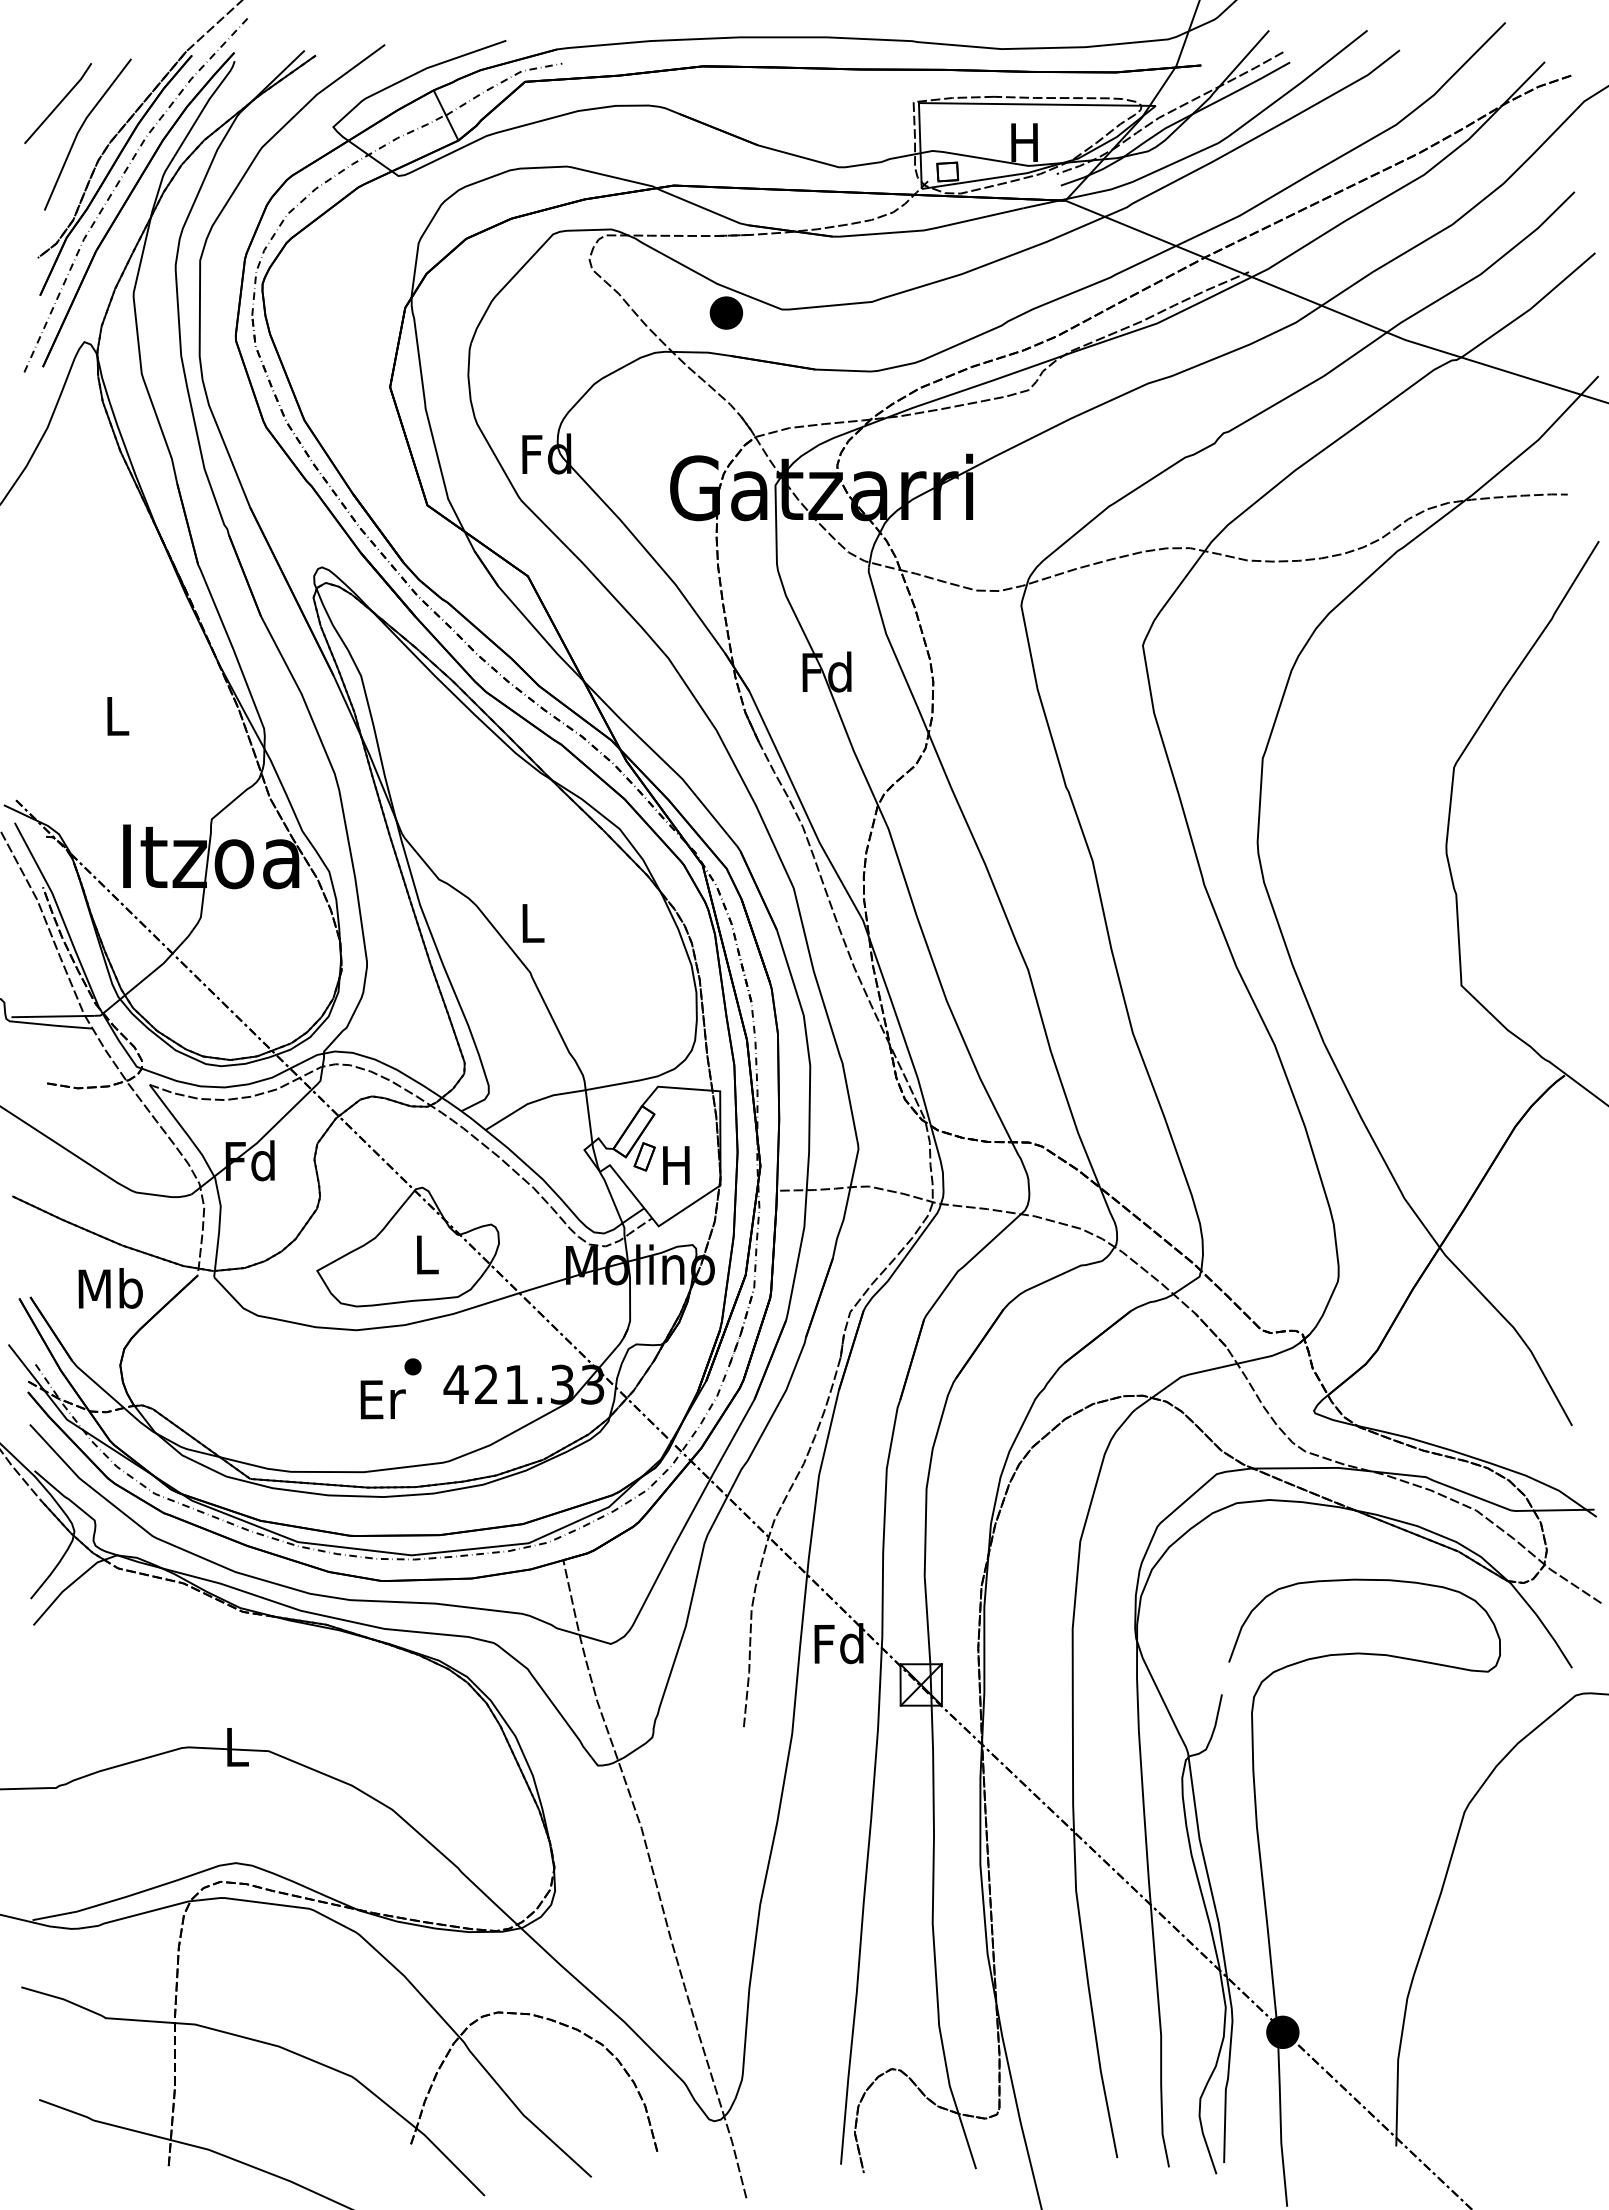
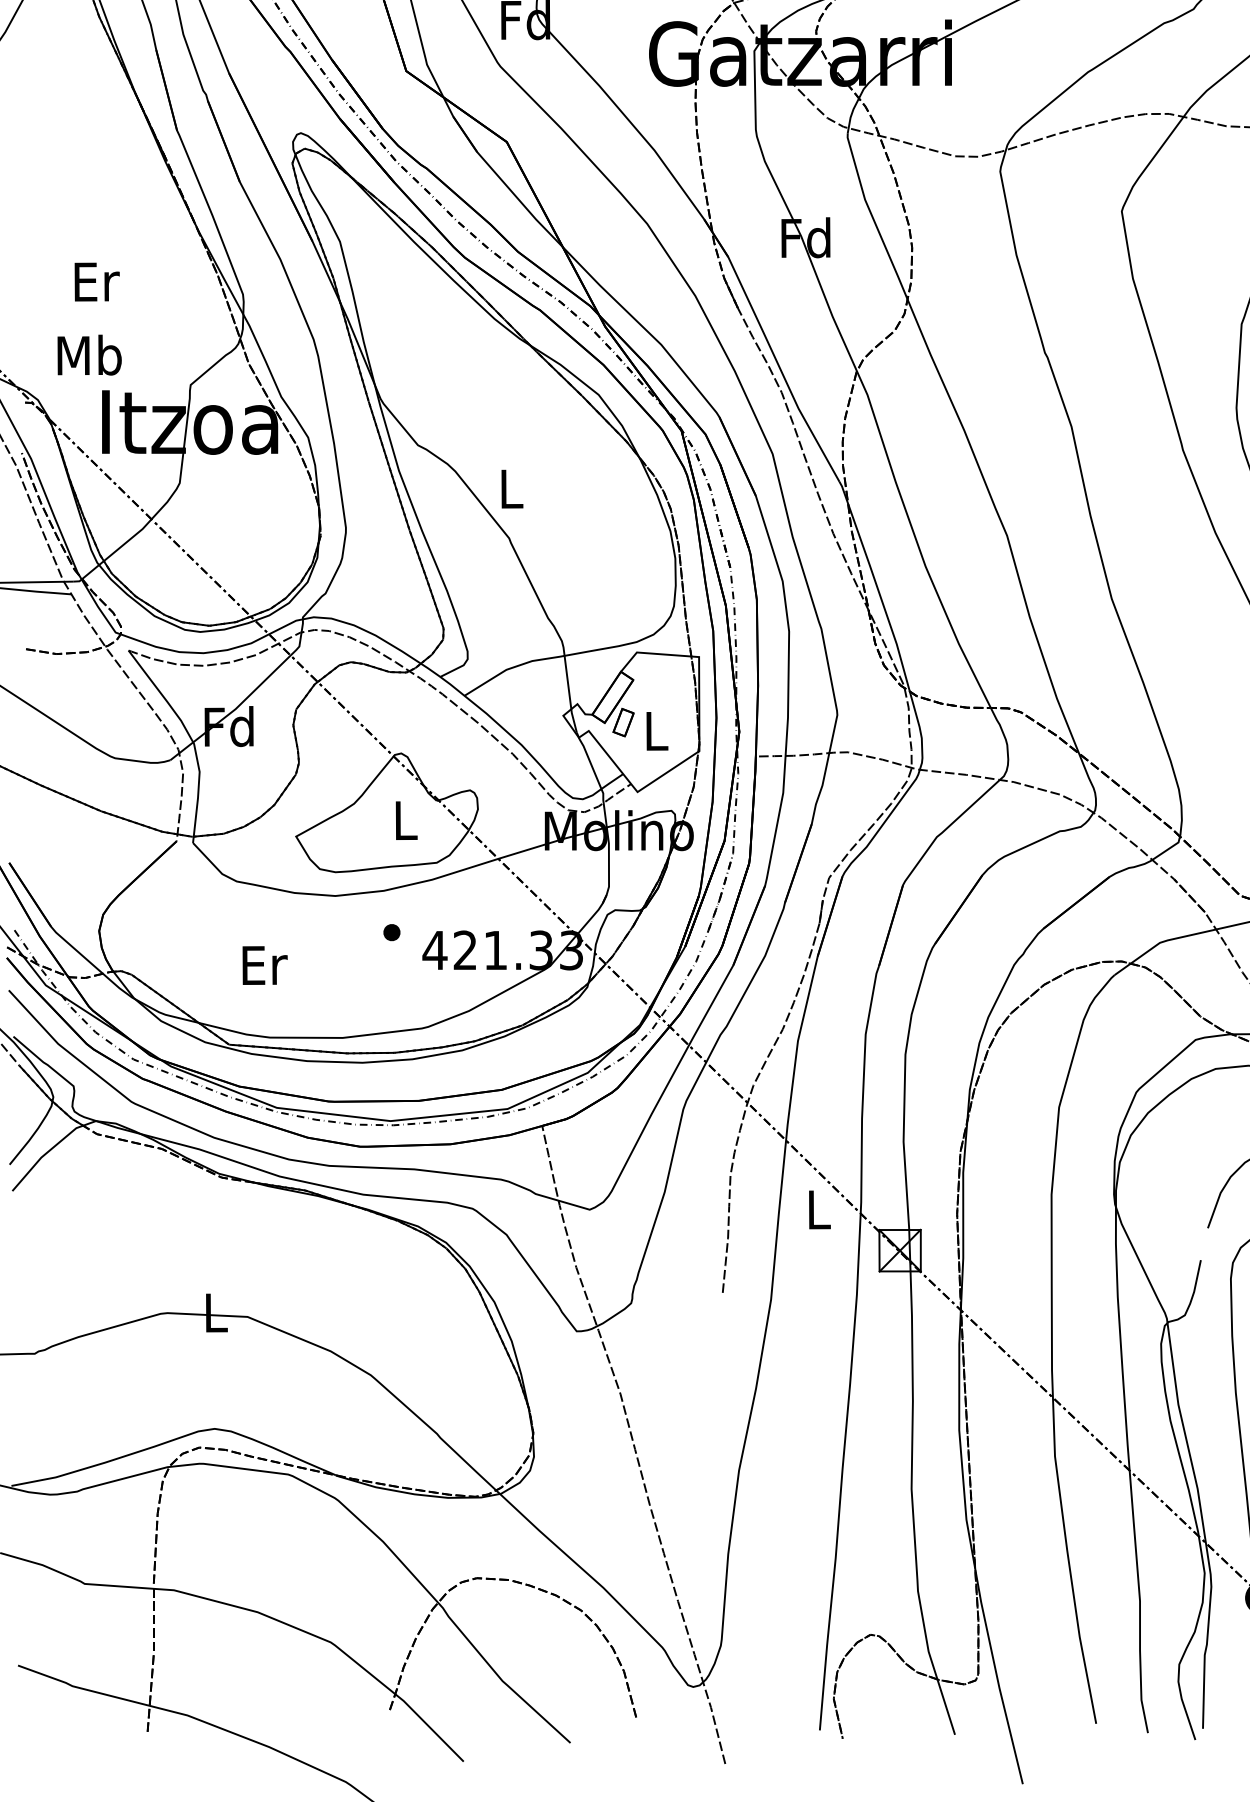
text: (117, 716) -> (96, 282), L -> Er
text: (676, 1165) -> (655, 731), H -> L
text: (110, 1288) -> (89, 355), moved
text: (382, 1399) -> (264, 965), moved
text: (838, 1643) -> (817, 1209), Fd -> L

